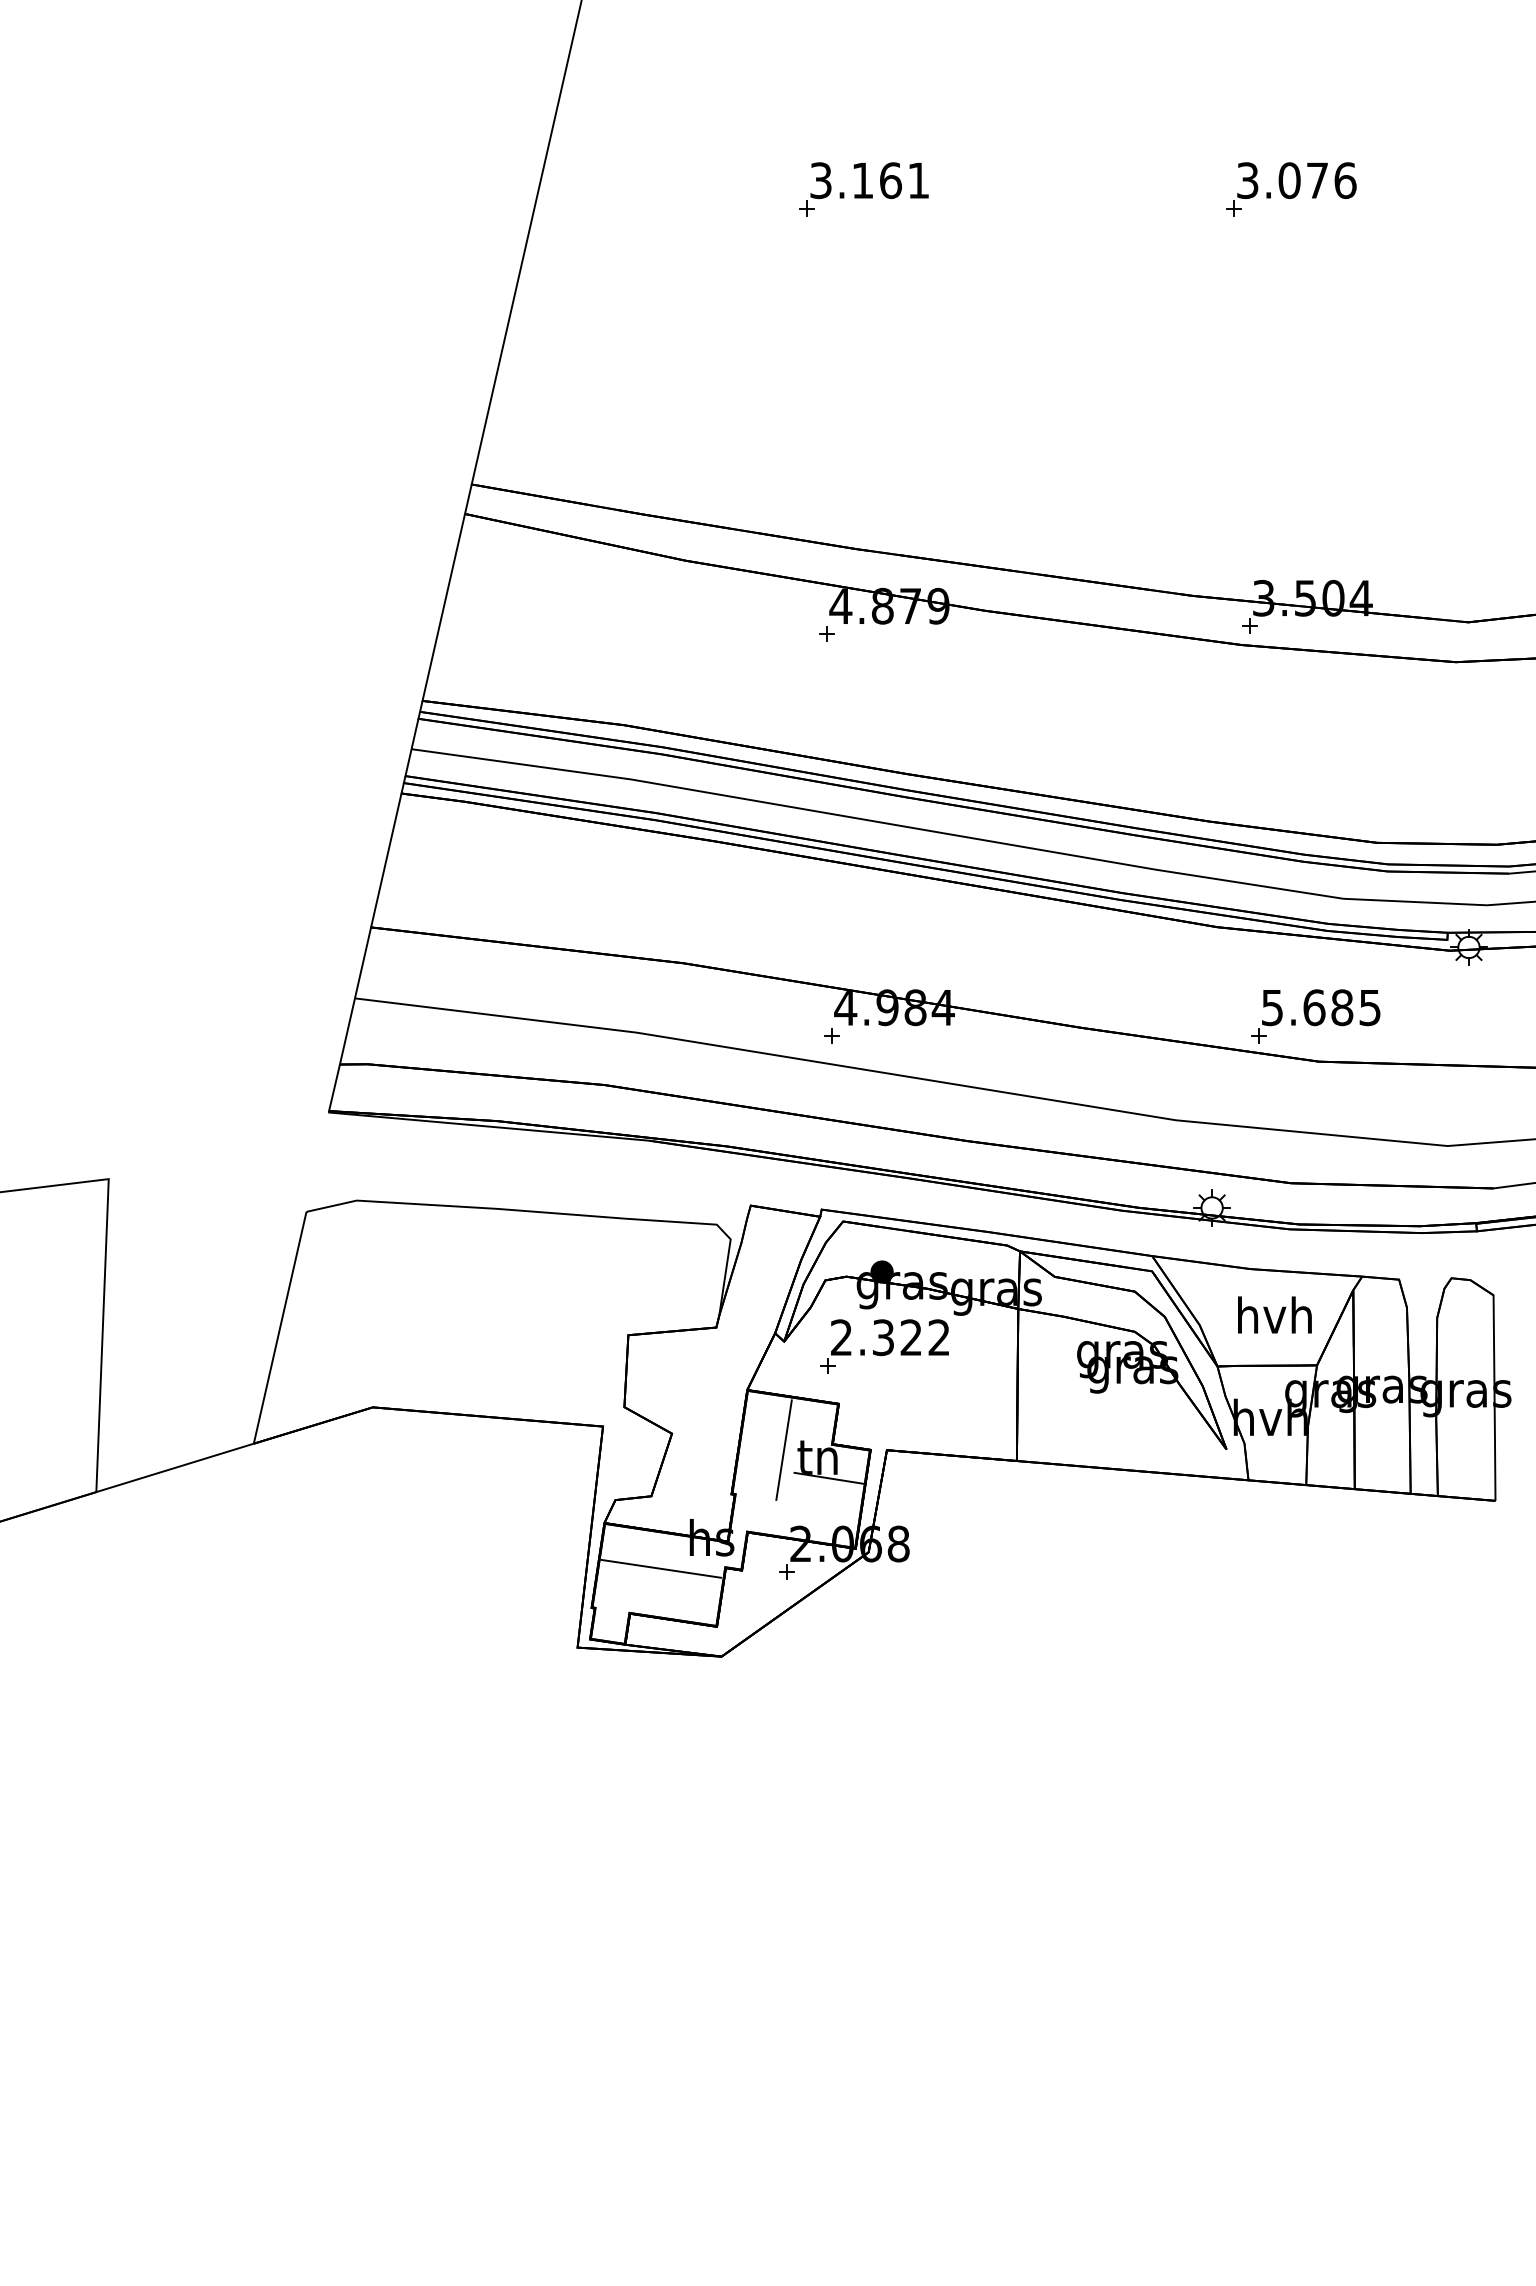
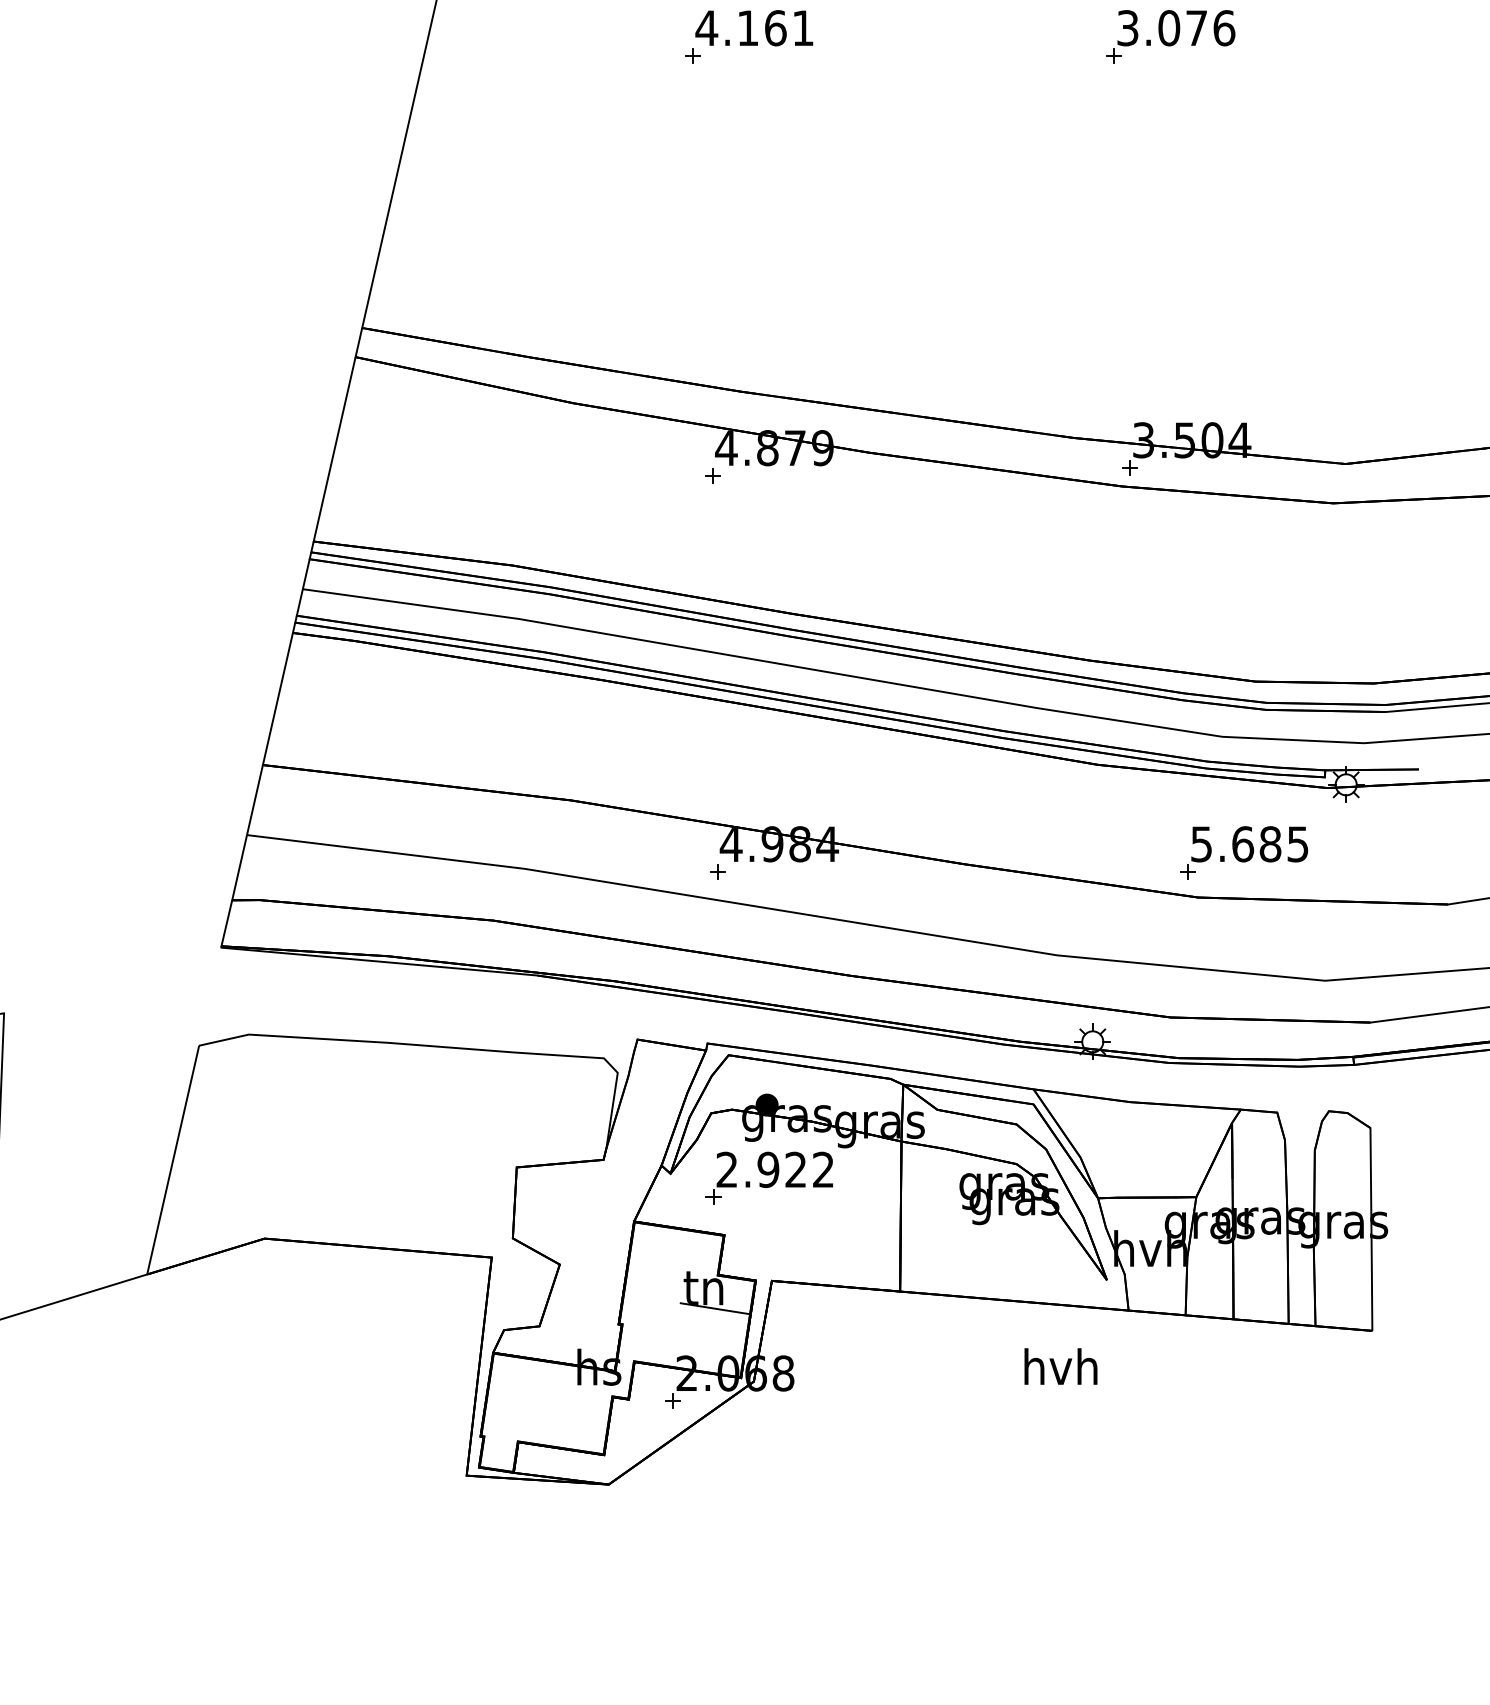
text: (820, 180) -> (706, 28), 3.161 -> 4.161
part: (1315, 1016) -> (1244, 852), moved
text: (1274, 1314) -> (1060, 1366), moved
text: (883, 1337) -> (768, 1169), 2.322 -> 2.922
line: (783, 1449) -> (669, 1280), removed
line: (660, 1568) -> (548, 1397), removed

